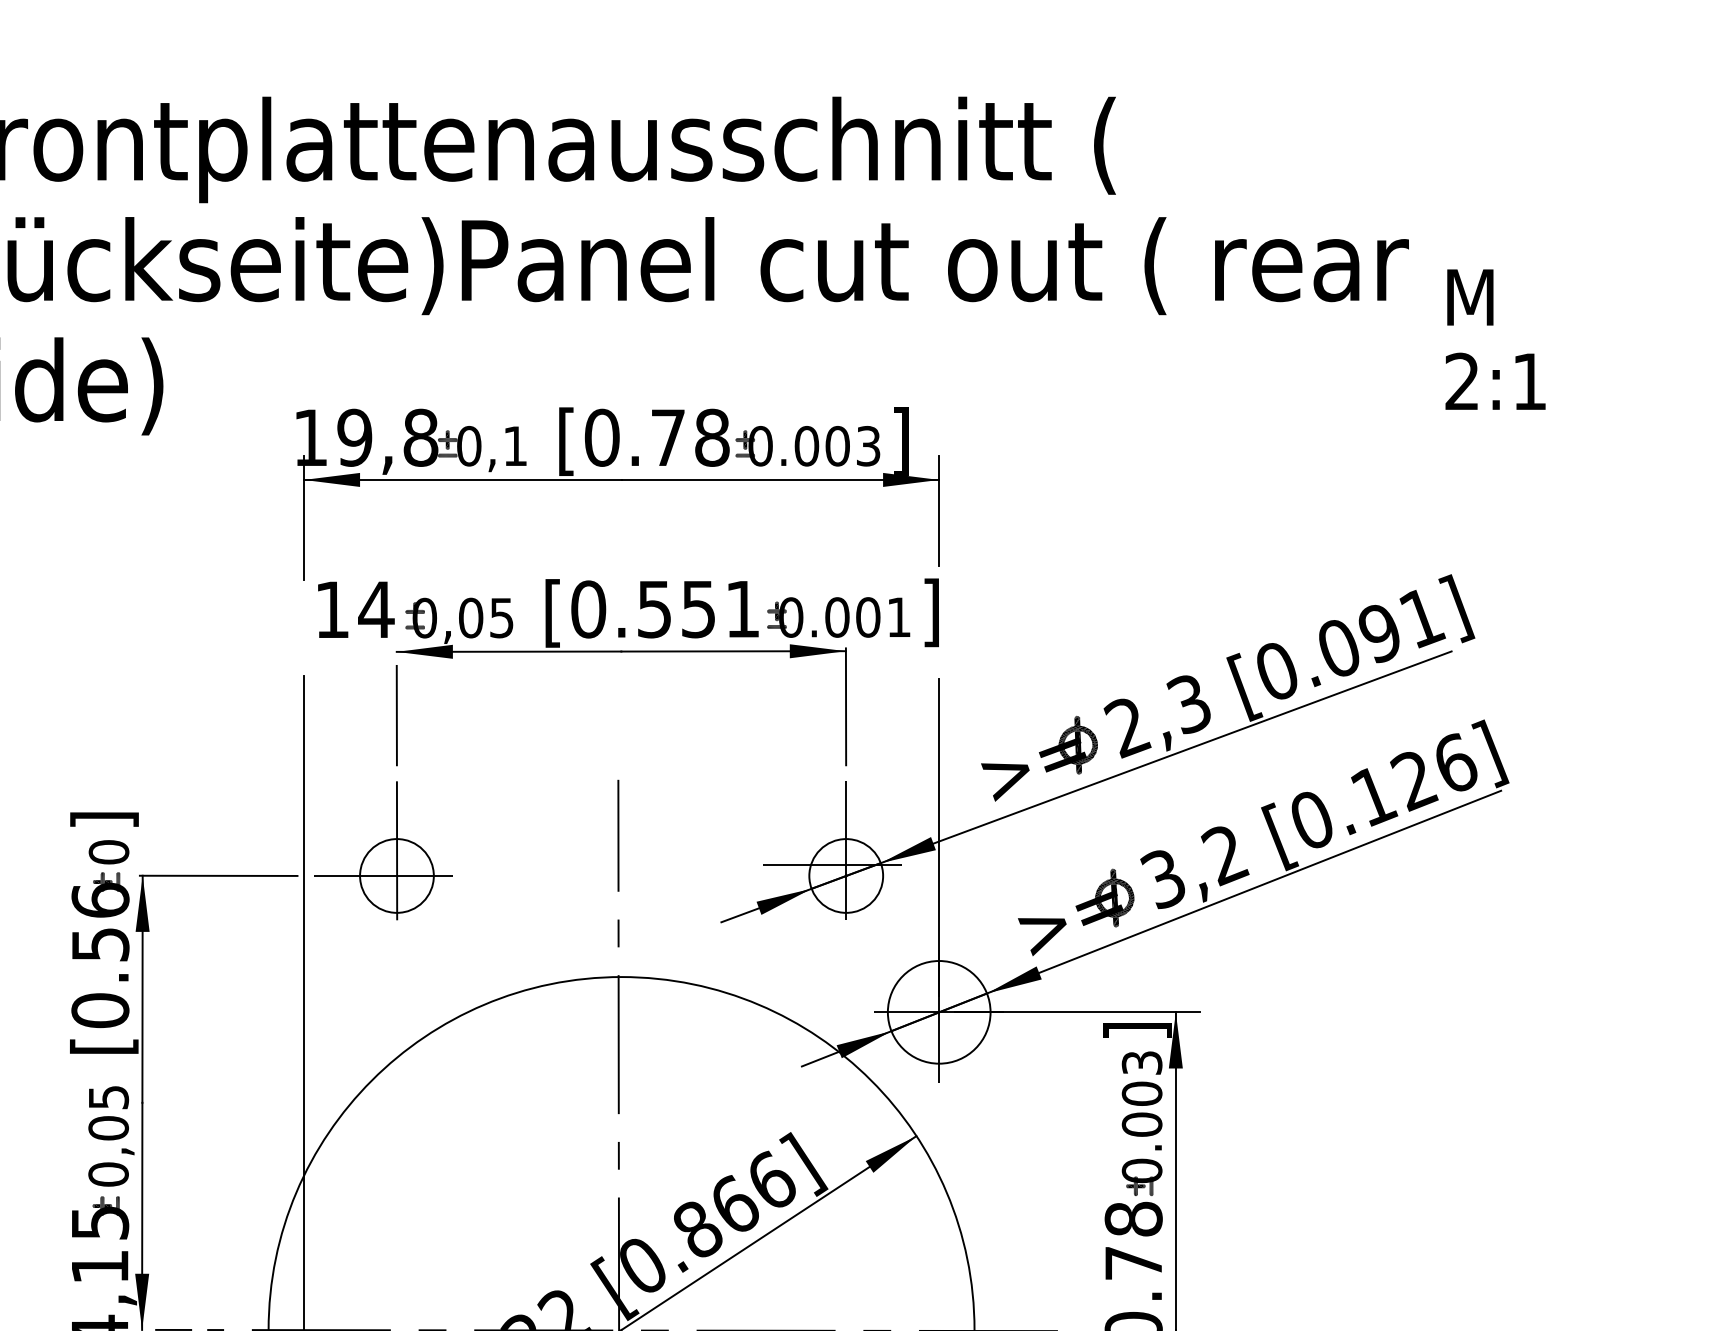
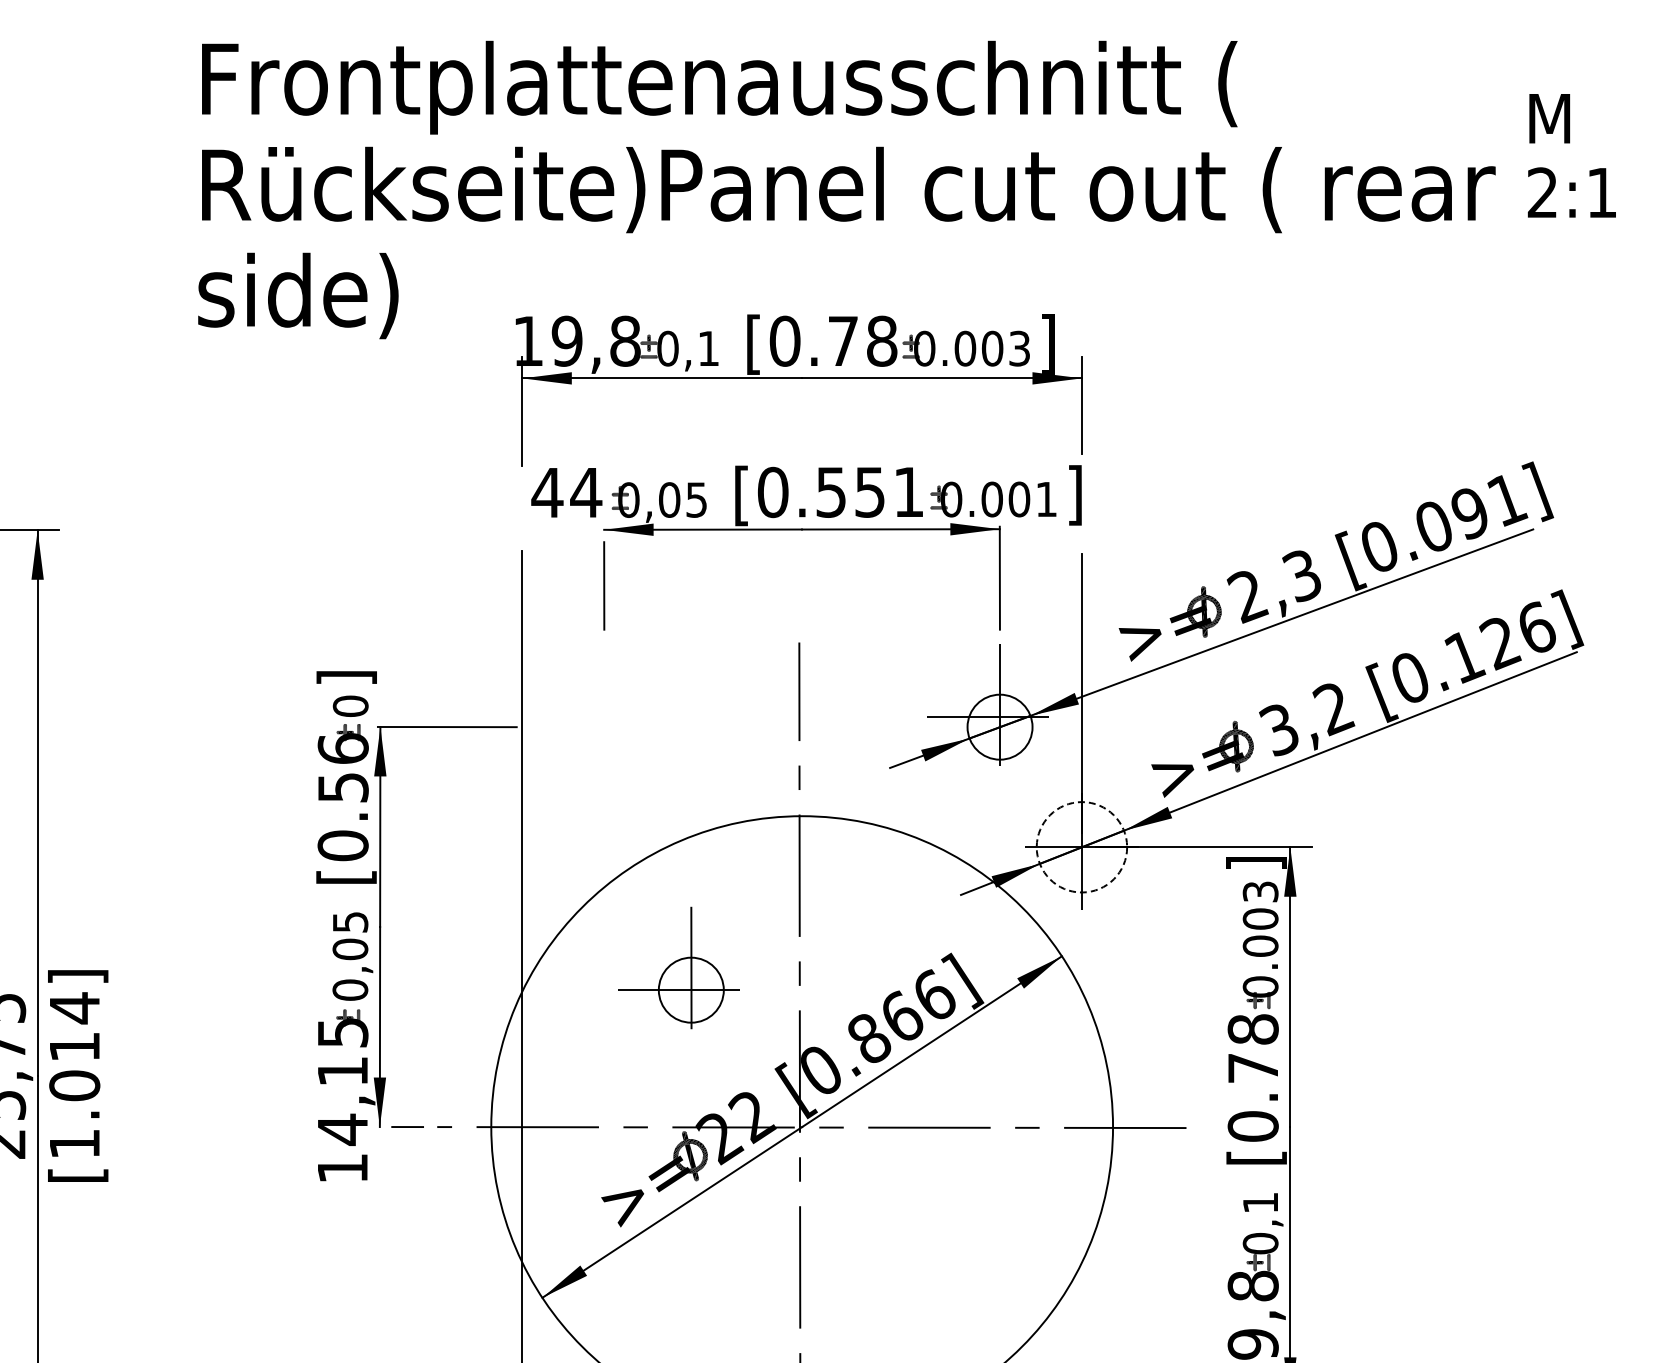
text: (1495, 339) -> (1571, 155), moved
text: (332, 609) -> (547, 492), 14 -> 44
part: (382, 850) -> (678, 967), moved
circle: (938, 1012) -> (1081, 847), solid -> dashed

